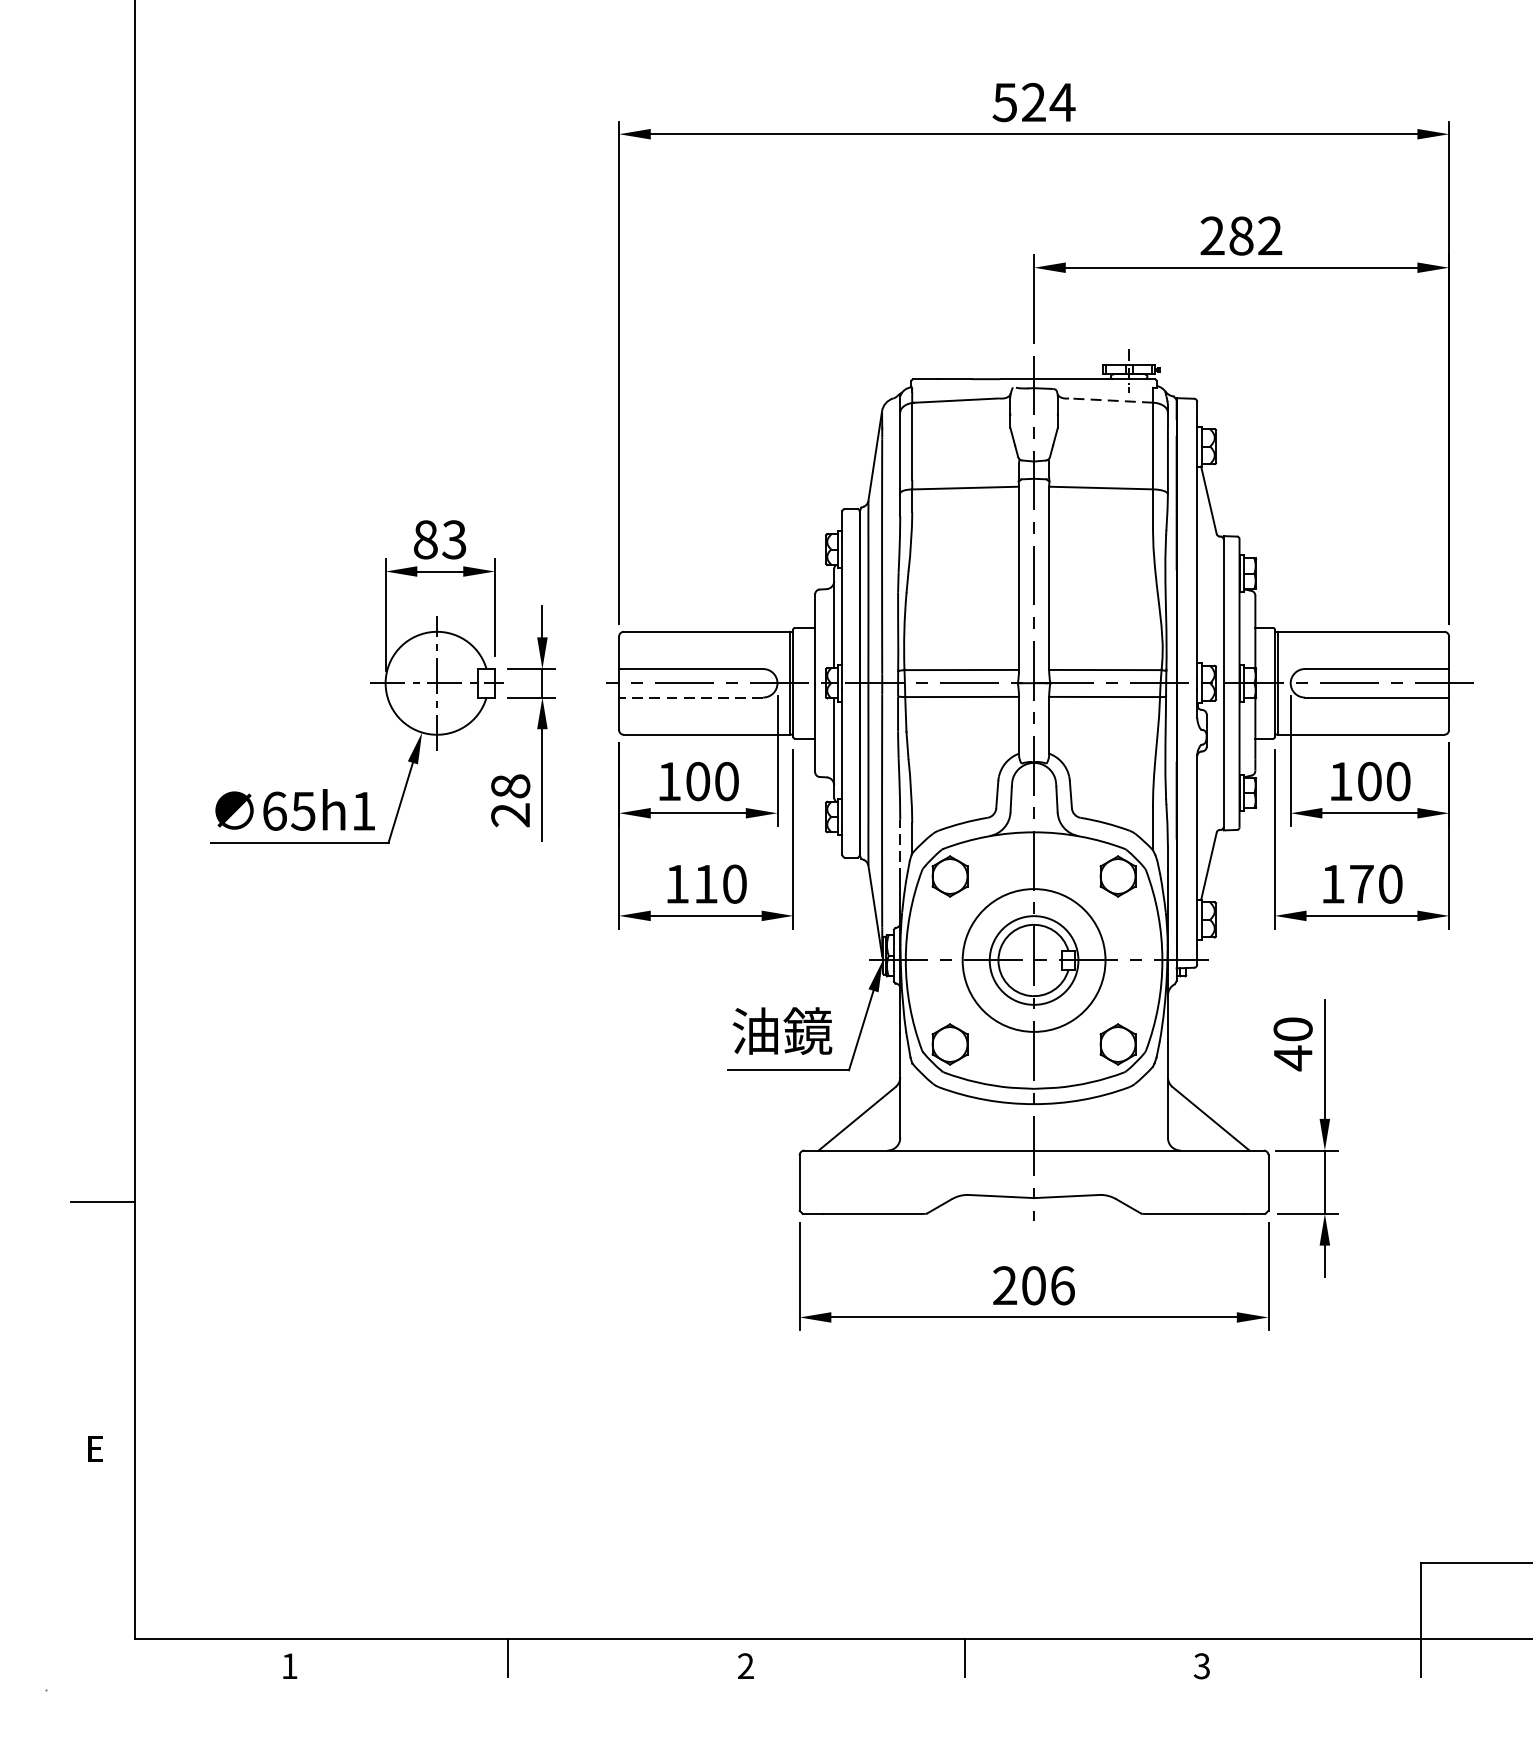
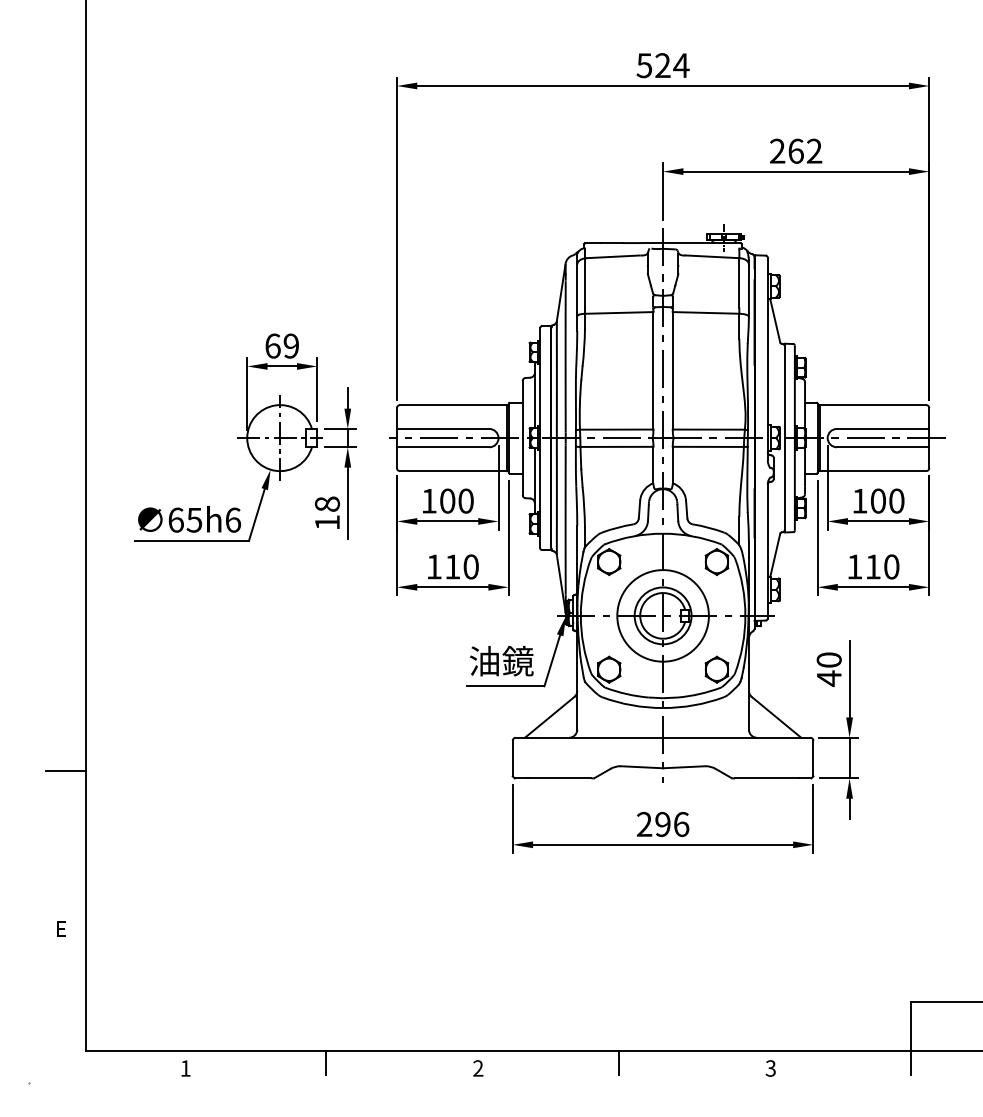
text: (1240, 234) -> (795, 150), 282 -> 262
line: (1111, 400) -> (712, 256), dashed -> solid
text: (439, 538) -> (281, 345), 83 -> 69
line: (690, 697) -> (442, 447), dashed -> solid
text: (364, 810) -> (233, 519), 65h1 -> 65h6
text: (509, 814) -> (326, 522), 28 -> 18
line: (900, 849) -> (577, 544), dashed -> solid
text: (1360, 883) -> (872, 566), 170 -> 110
text: (1033, 1285) -> (662, 824), 206 -> 296

